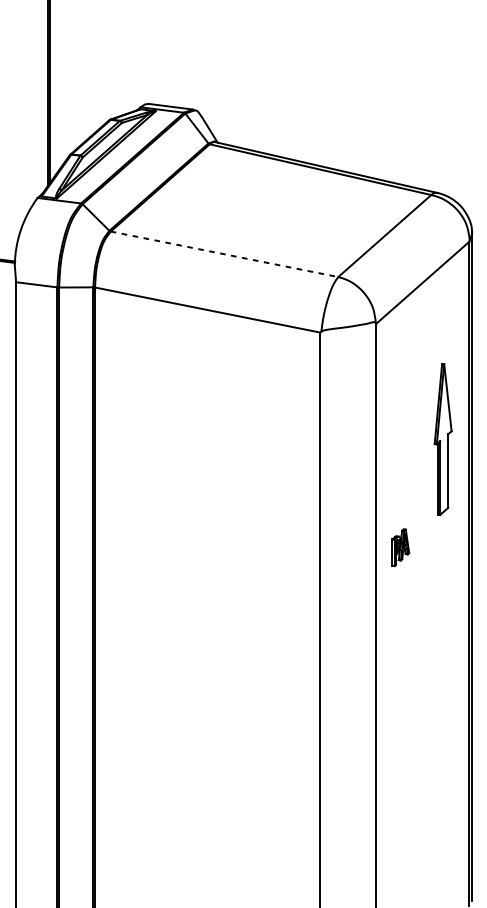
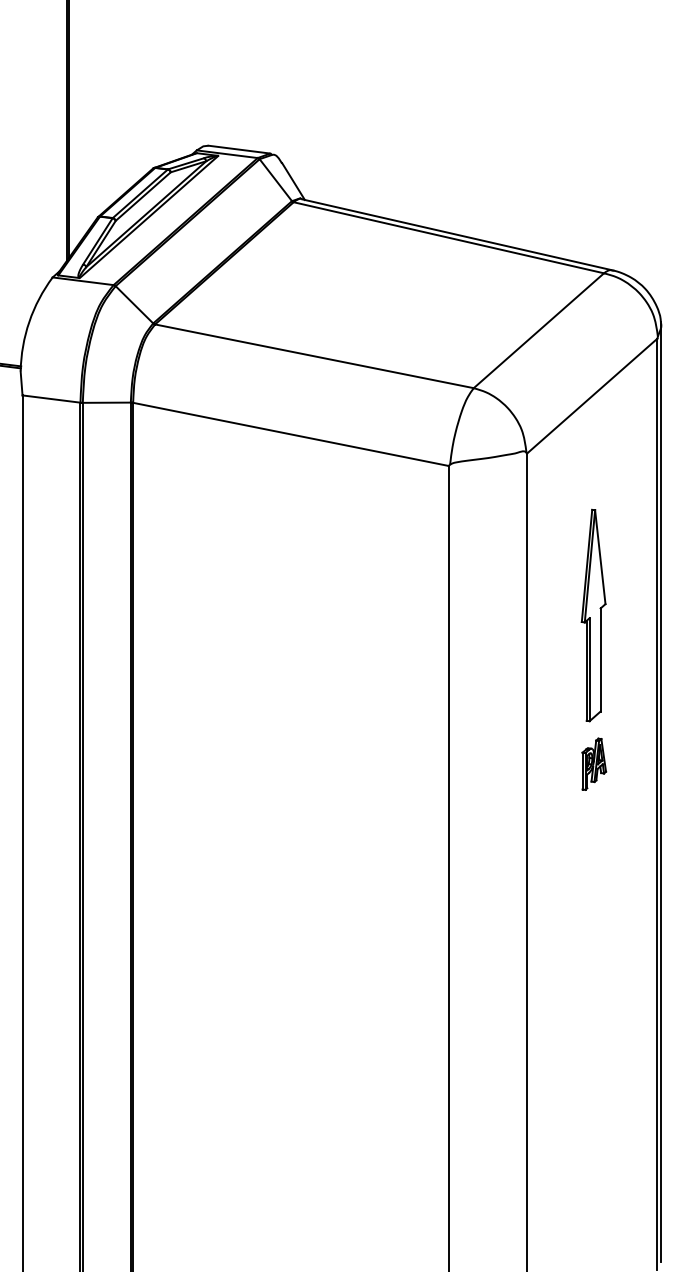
line: (224, 254) -> (314, 356), dashed -> solid
part: (443, 439) -> (593, 615), moved
part: (400, 547) -> (594, 763), moved

